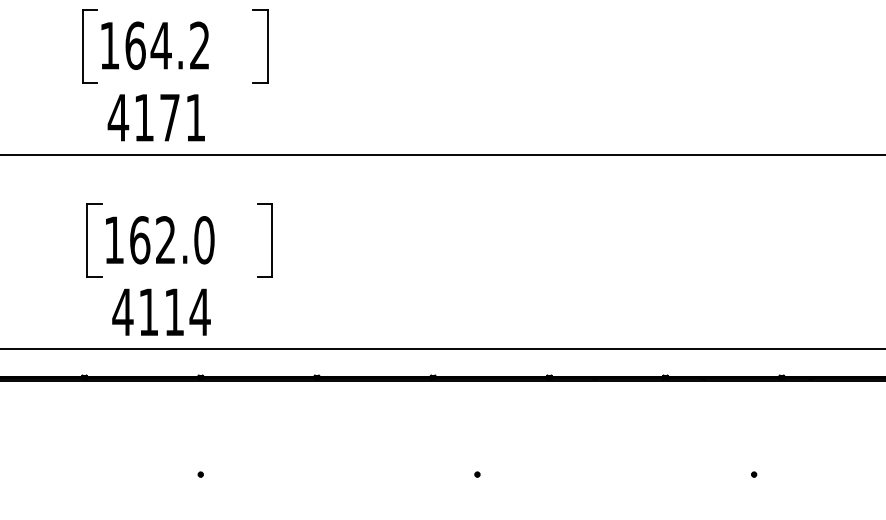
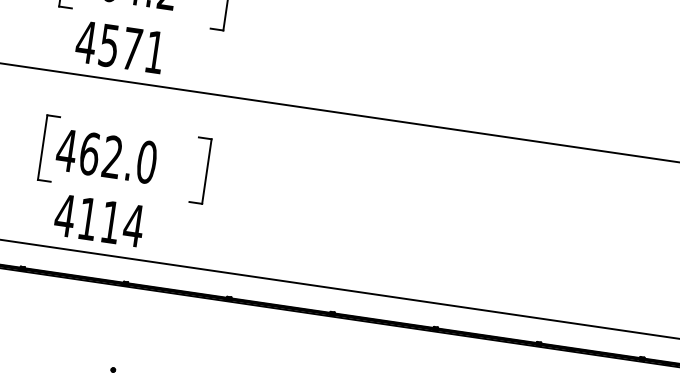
text: (143, 118) -> (108, 46), 4171 -> 4571
text: (113, 239) -> (66, 149), 162.0 -> 462.0

